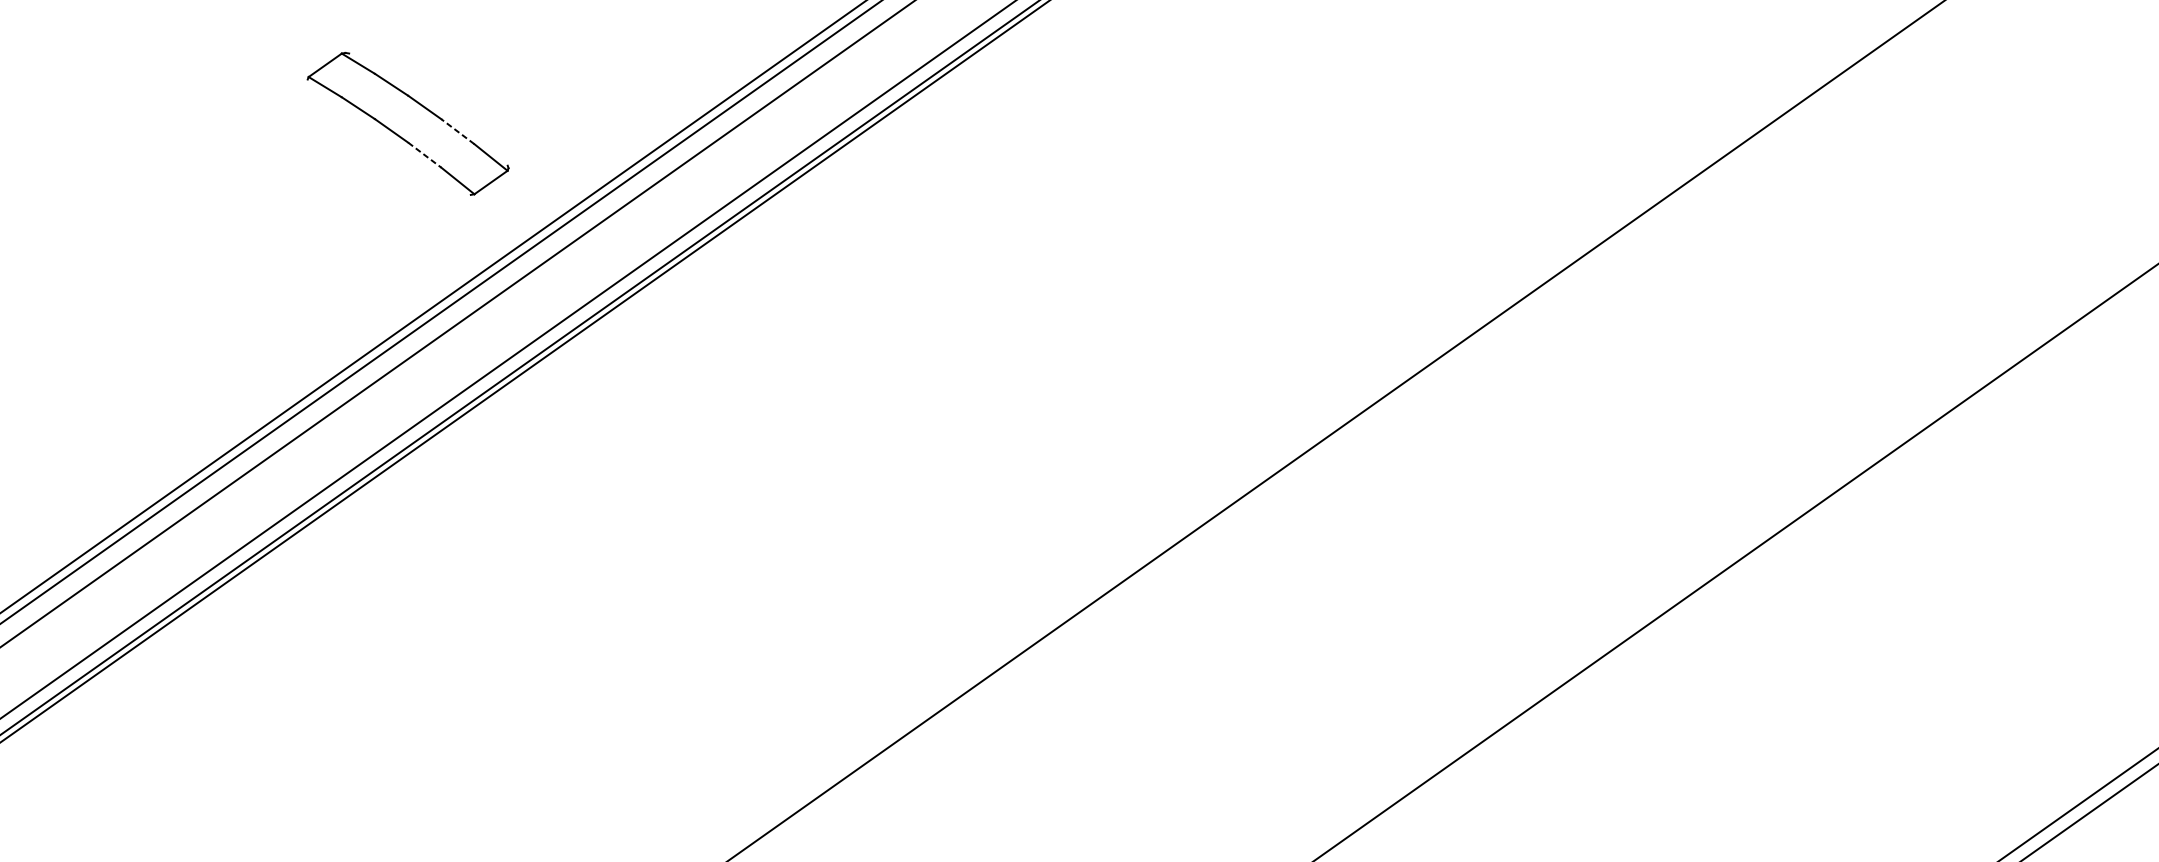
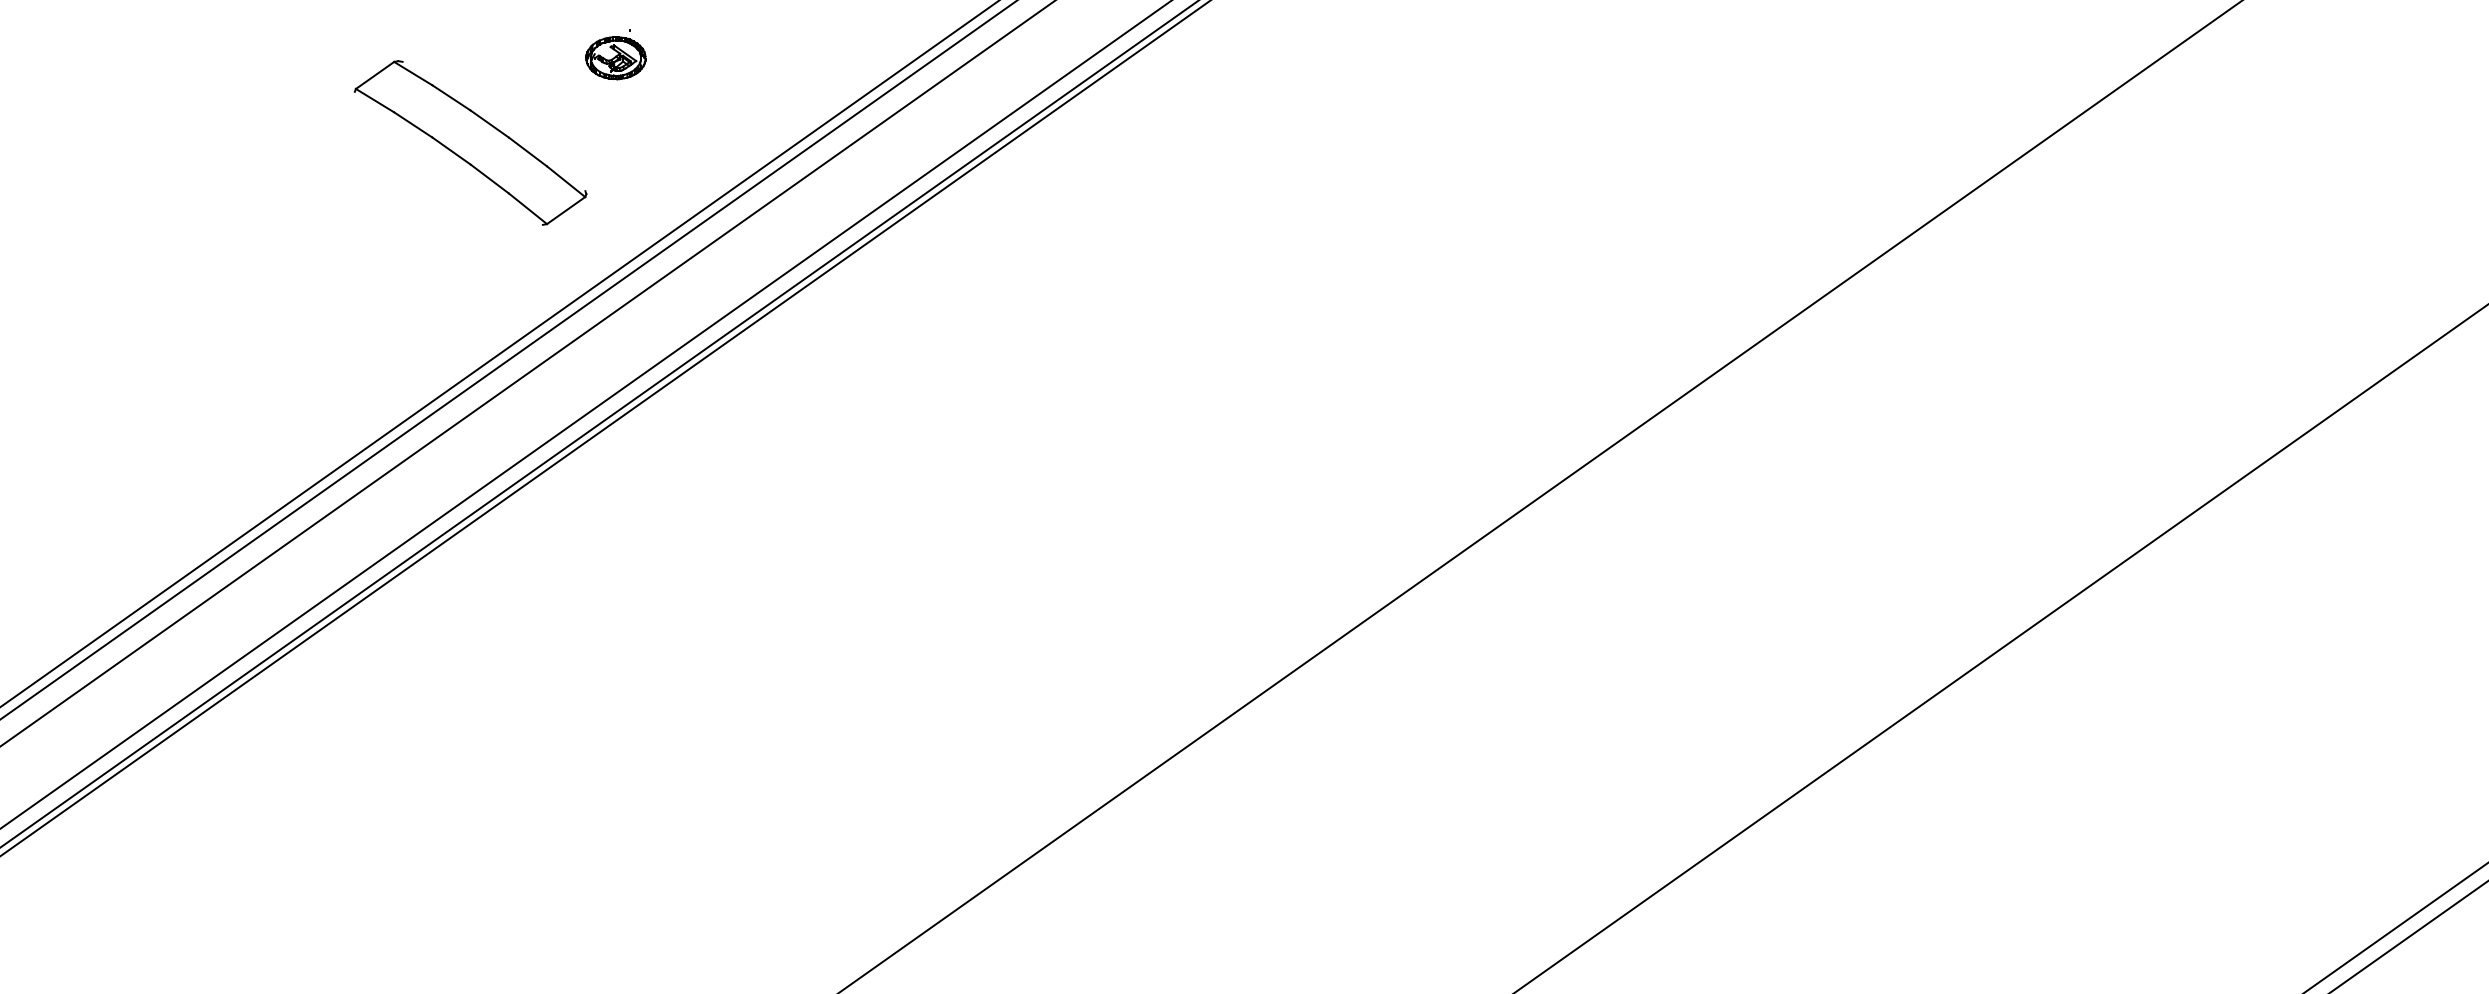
part: (533, 47) -> (615, 54), added
line: (458, 132) -> (528, 152), dashed -> solid
line: (424, 155) -> (489, 179), dashed -> solid

